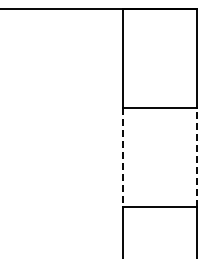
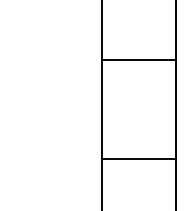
line: (122, 157) -> (101, 109), dashed -> solid
line: (196, 157) -> (175, 109), dashed -> solid

